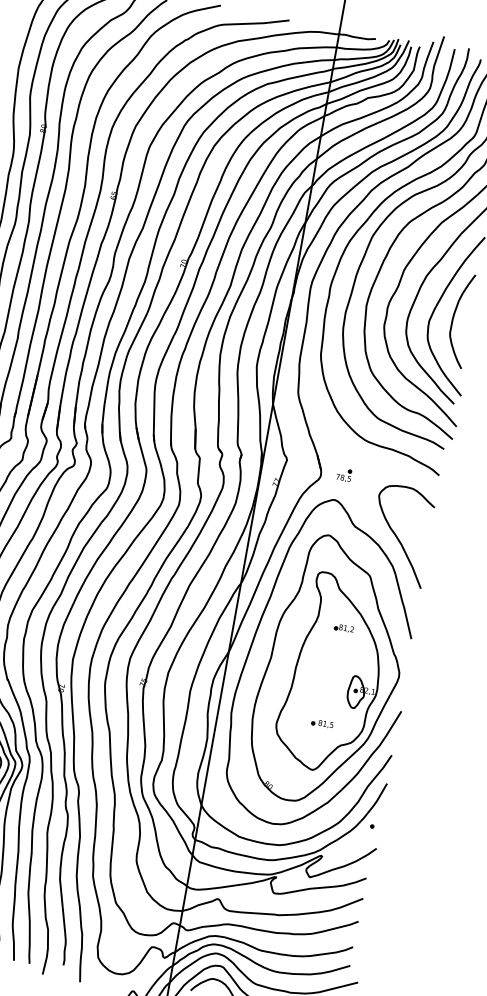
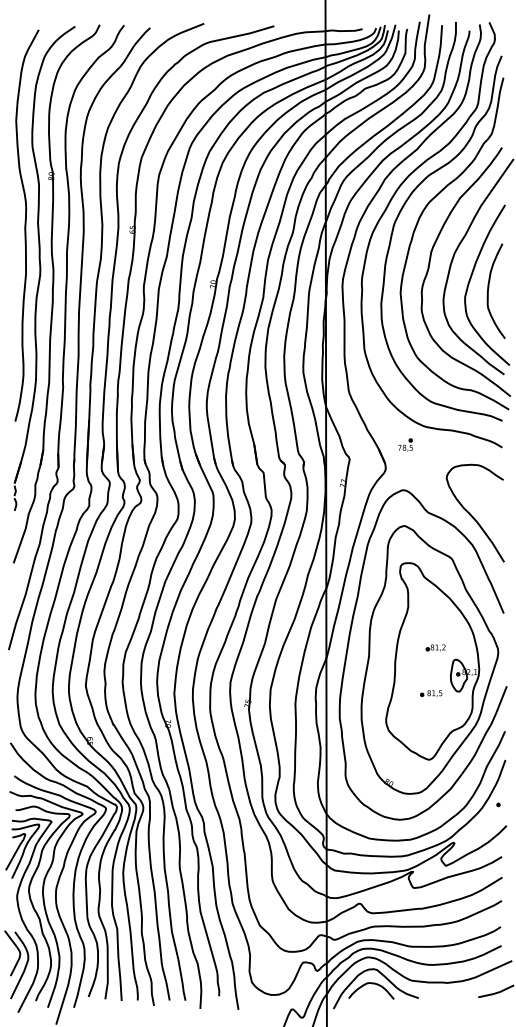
part: (344, 474) -> (405, 444), moved
part: (343, 627) -> (435, 647), moved
part: (322, 723) -> (431, 693), moved

